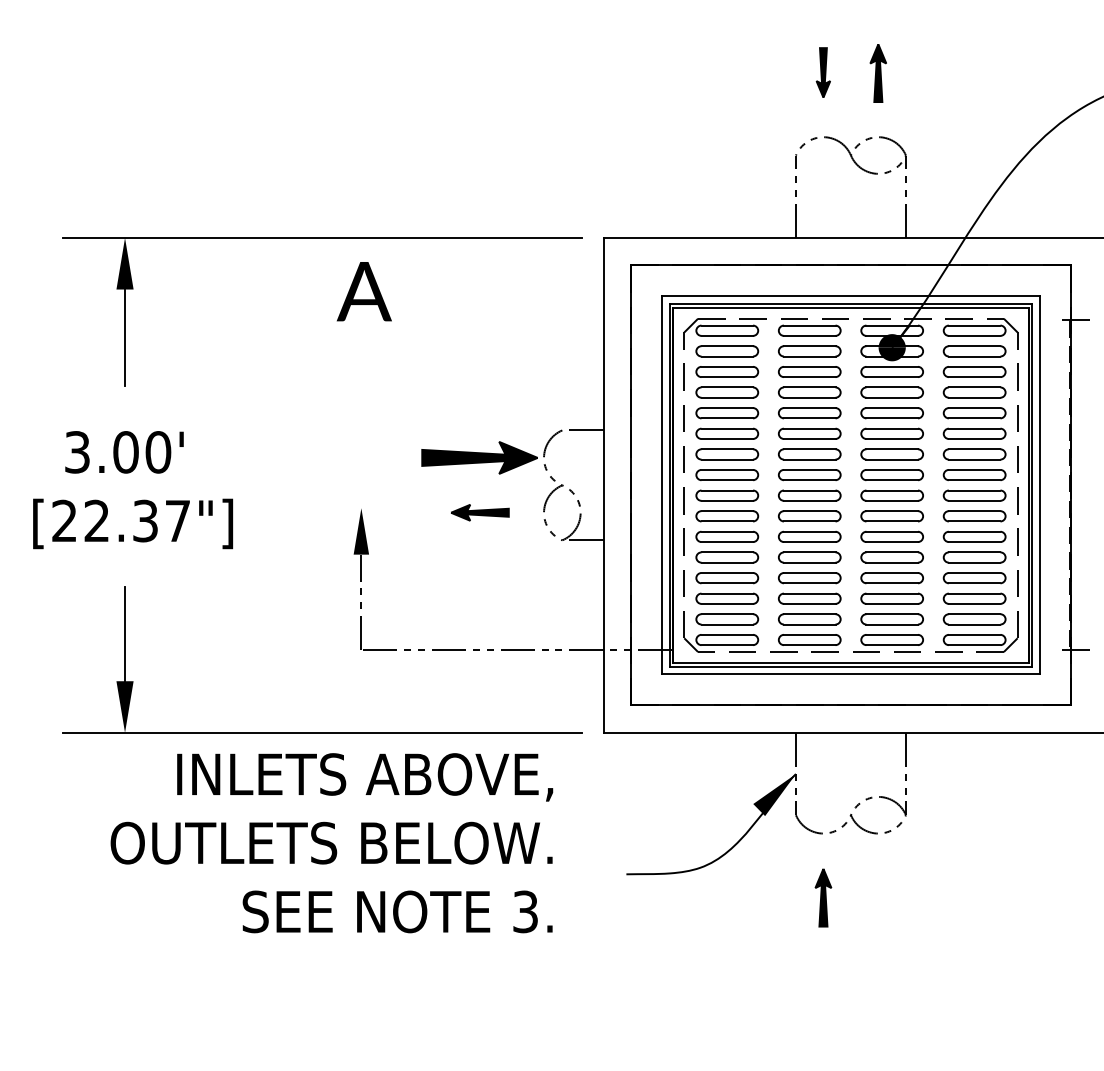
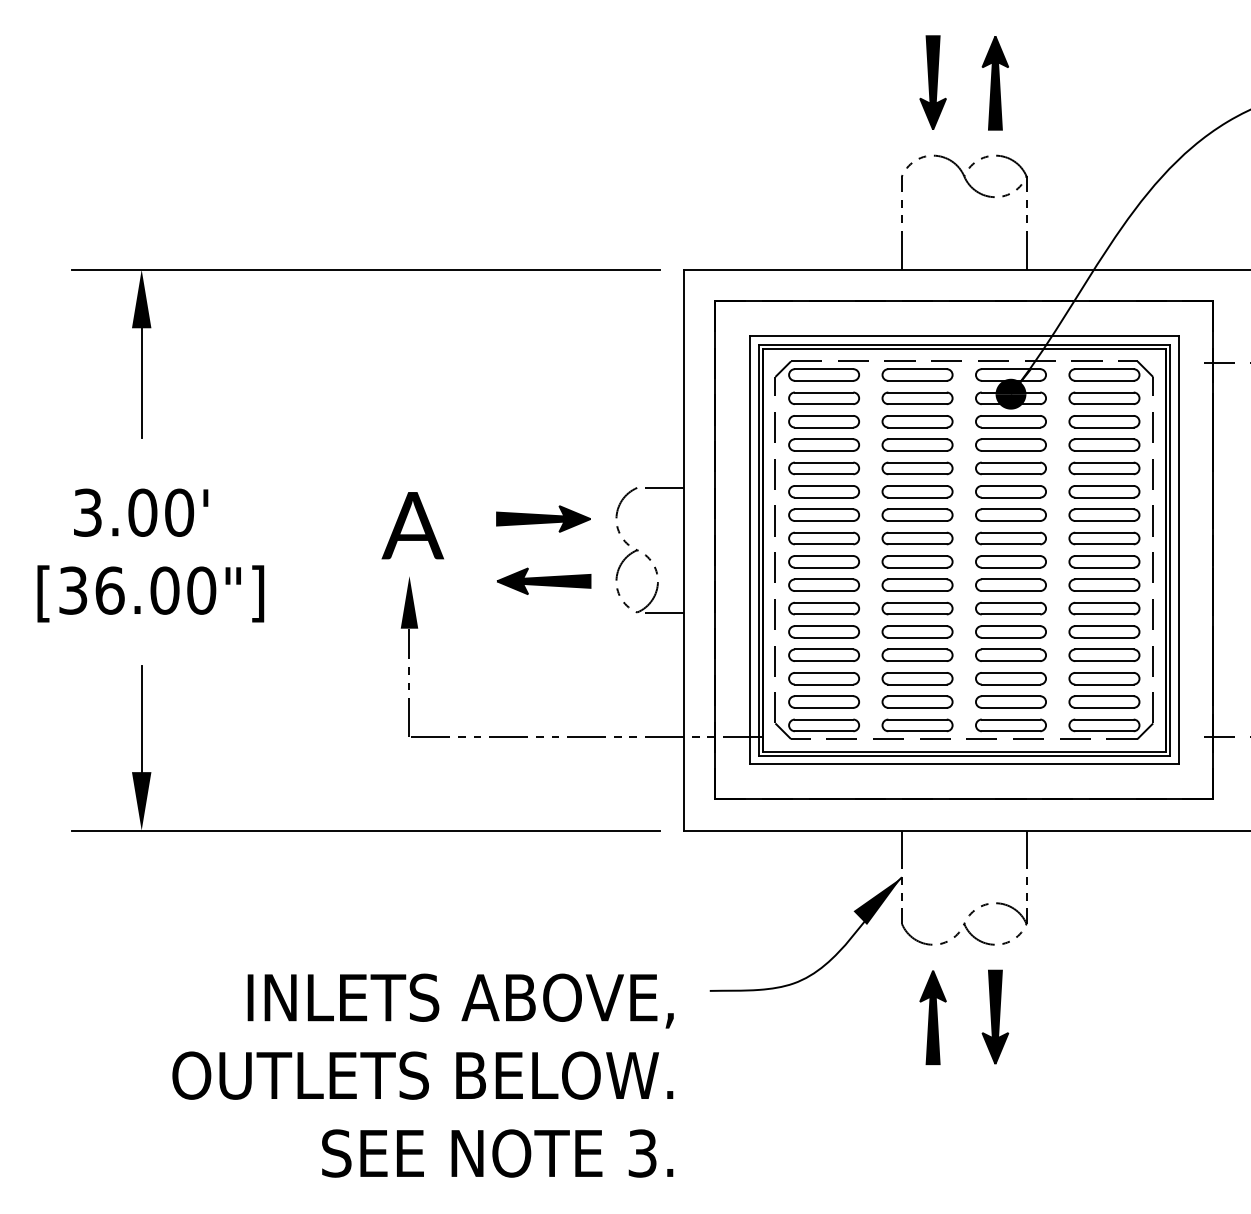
part: (822, 72) -> (932, 82), size x1.67
part: (877, 73) -> (994, 83), size x1.43
text: (364, 291) -> (412, 525), moved
part: (479, 457) -> (543, 518), size x0.71
part: (479, 512) -> (543, 580), size x1.43
text: (121, 520) -> (137, 590), [22.37"] -> [36.00"]
text: (331, 843) -> (422, 1075), moved
part: (878, 896) -> (995, 1016), added
part: (822, 897) -> (932, 1017), size x1.43

